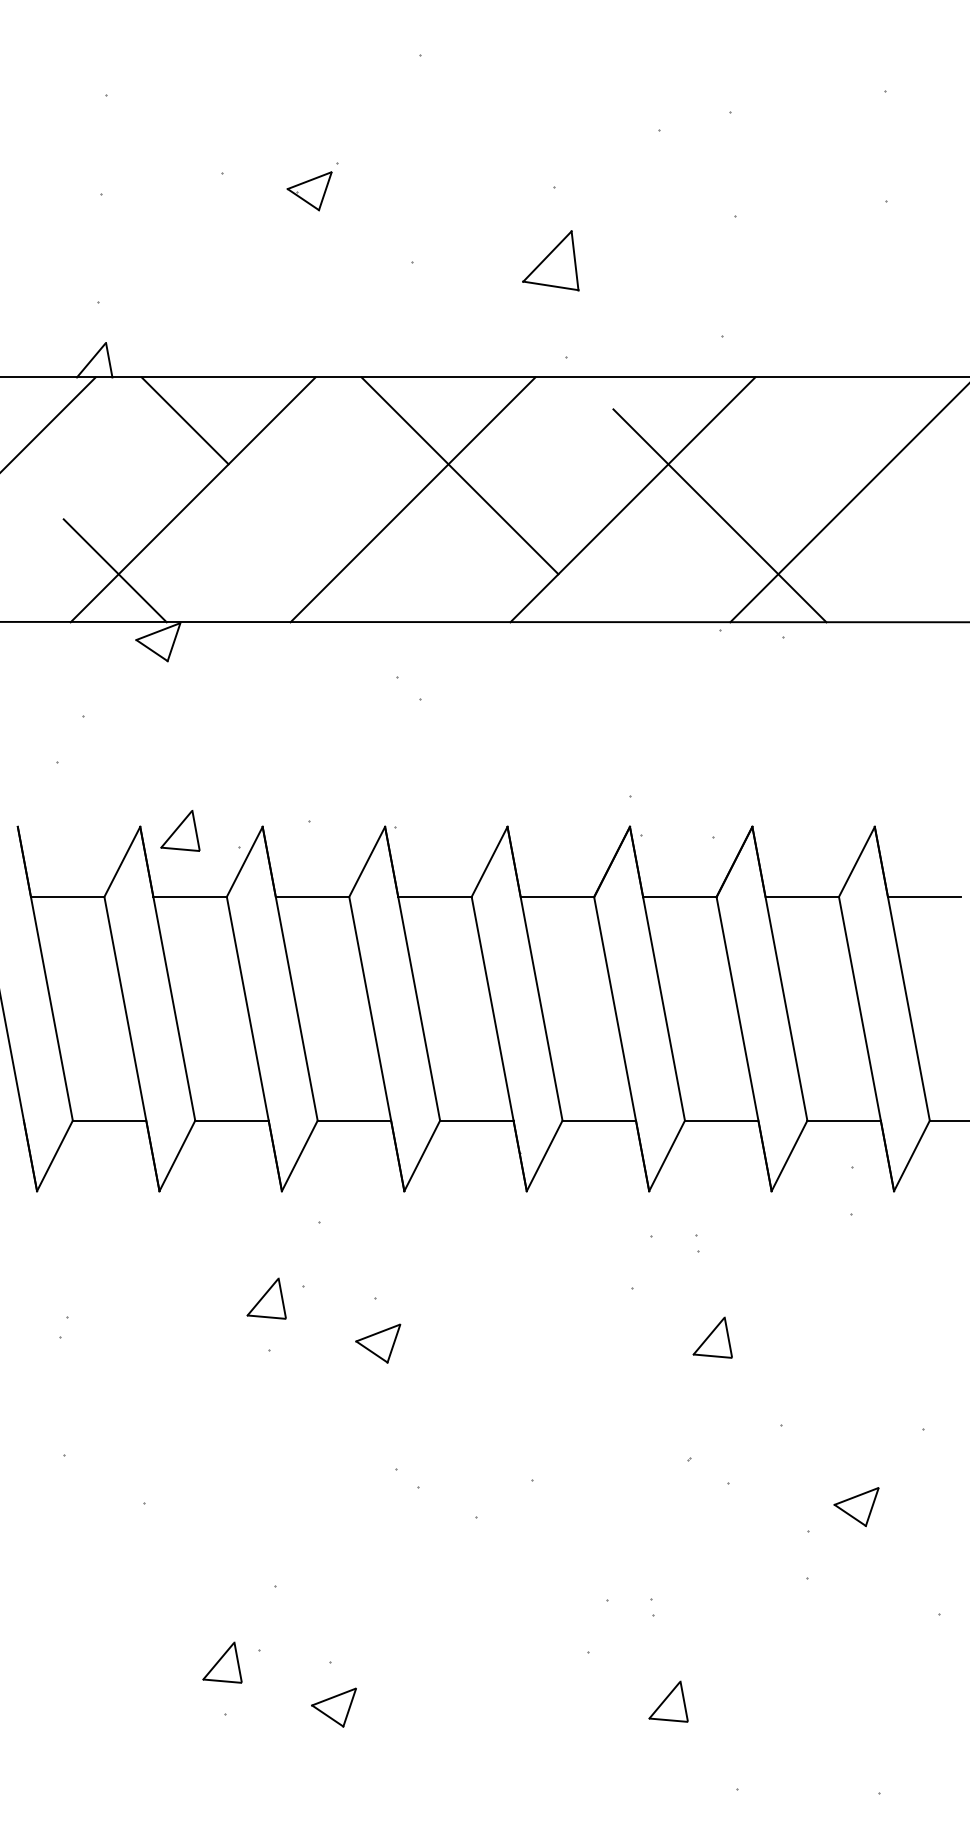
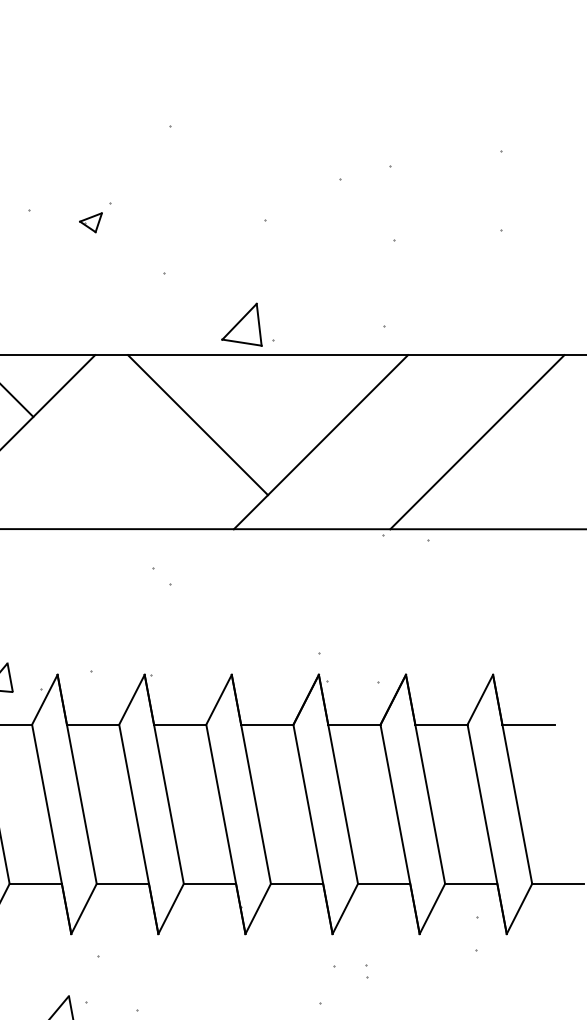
part: (309, 191) -> (90, 222), size x0.7
part: (550, 260) -> (241, 324), moved
line: (412, 499) -> (164, 441), removed
line: (719, 515) -> (382, 453), removed

